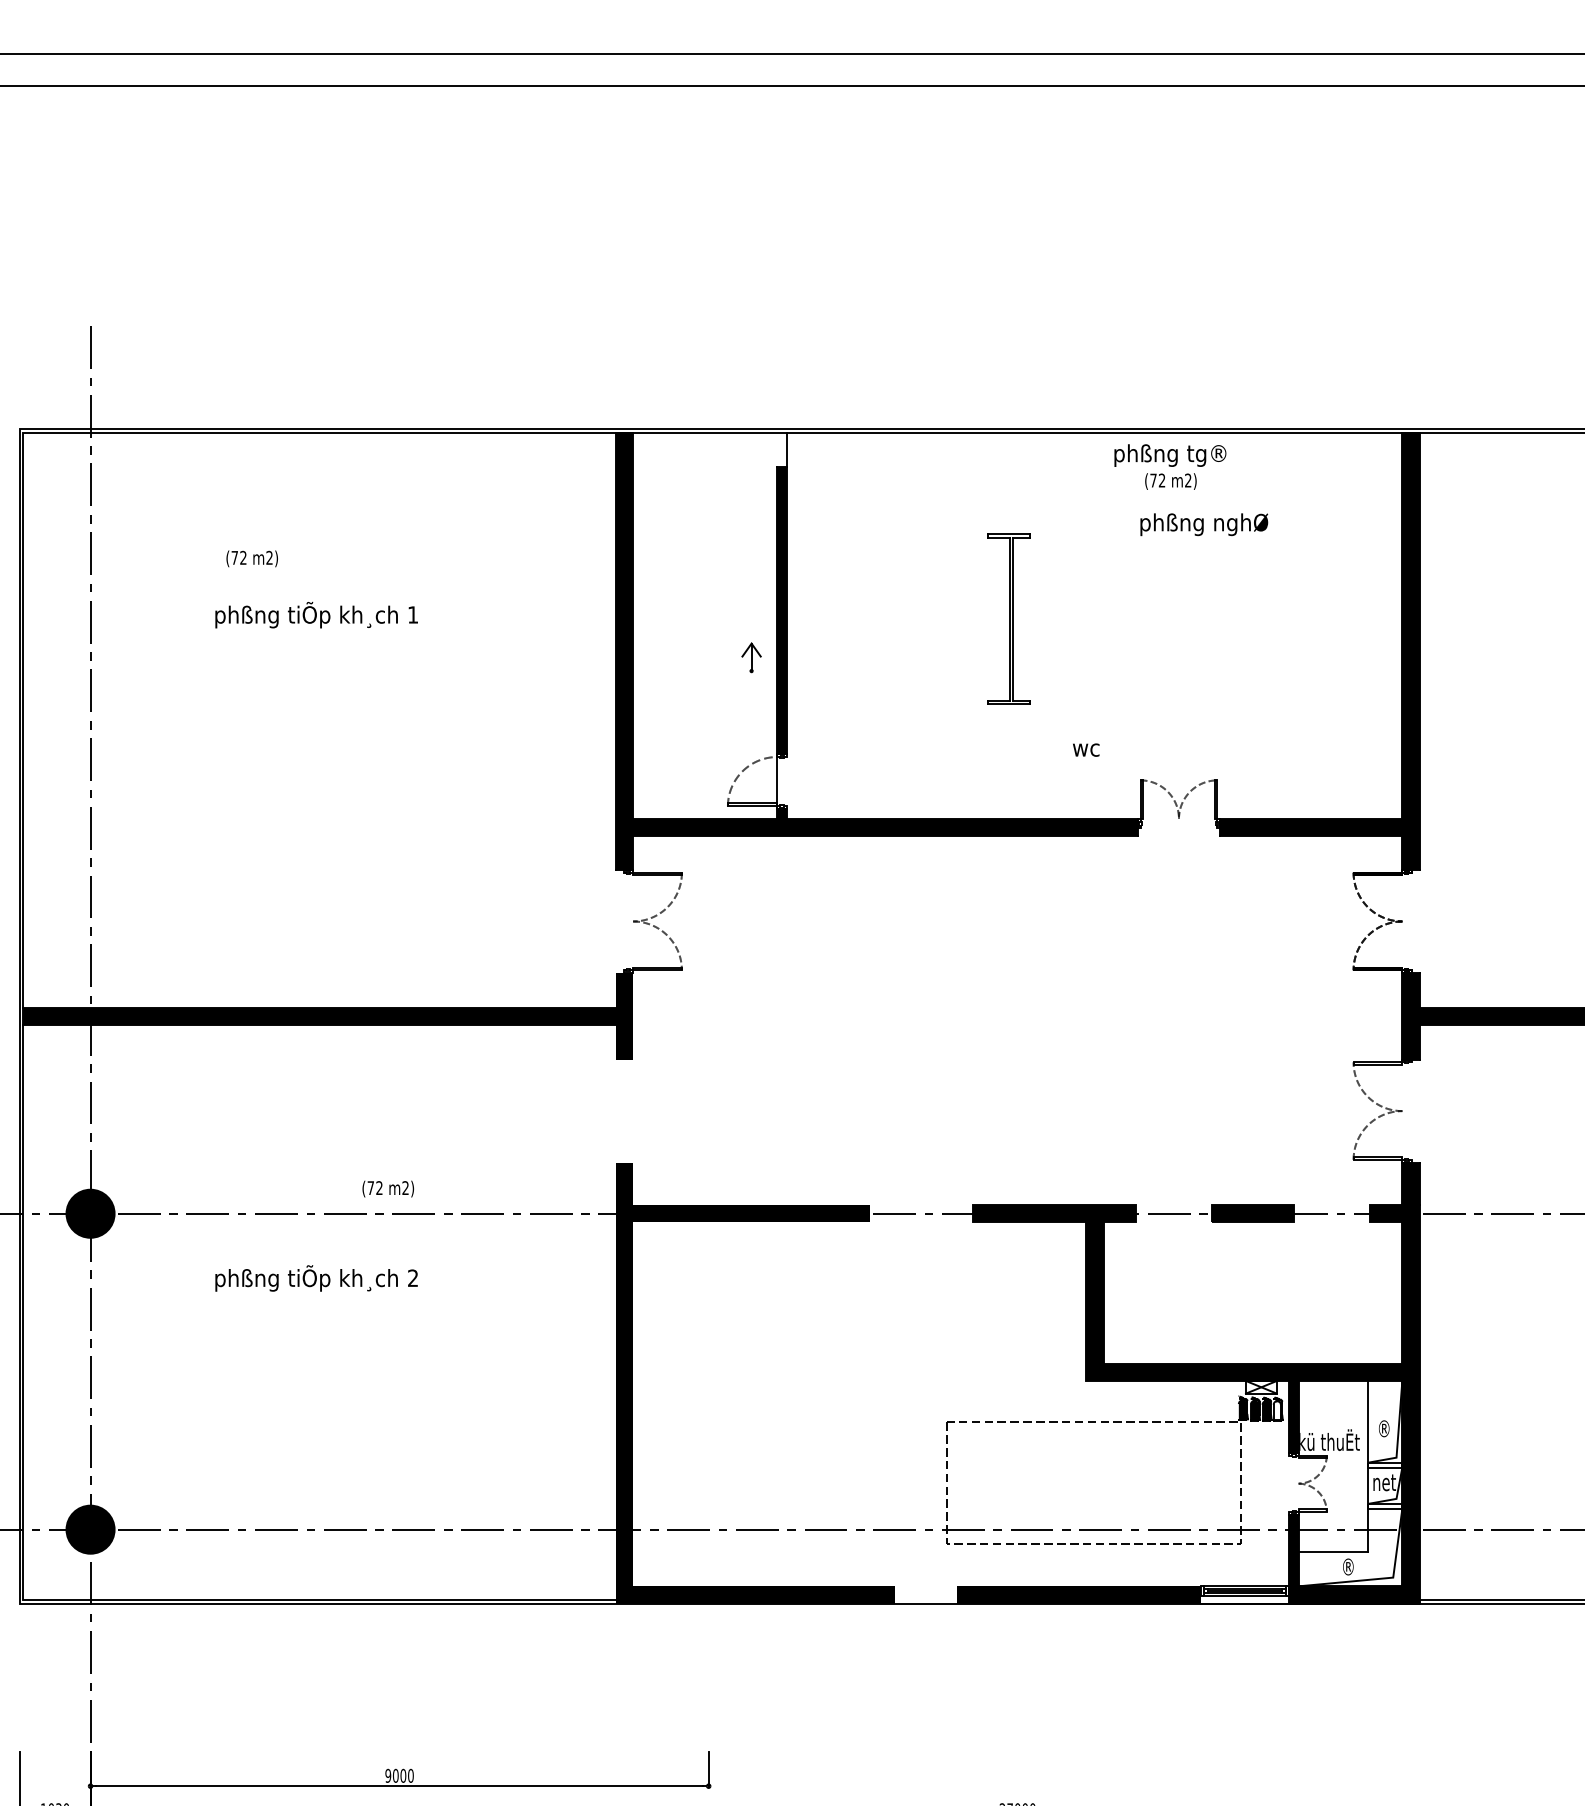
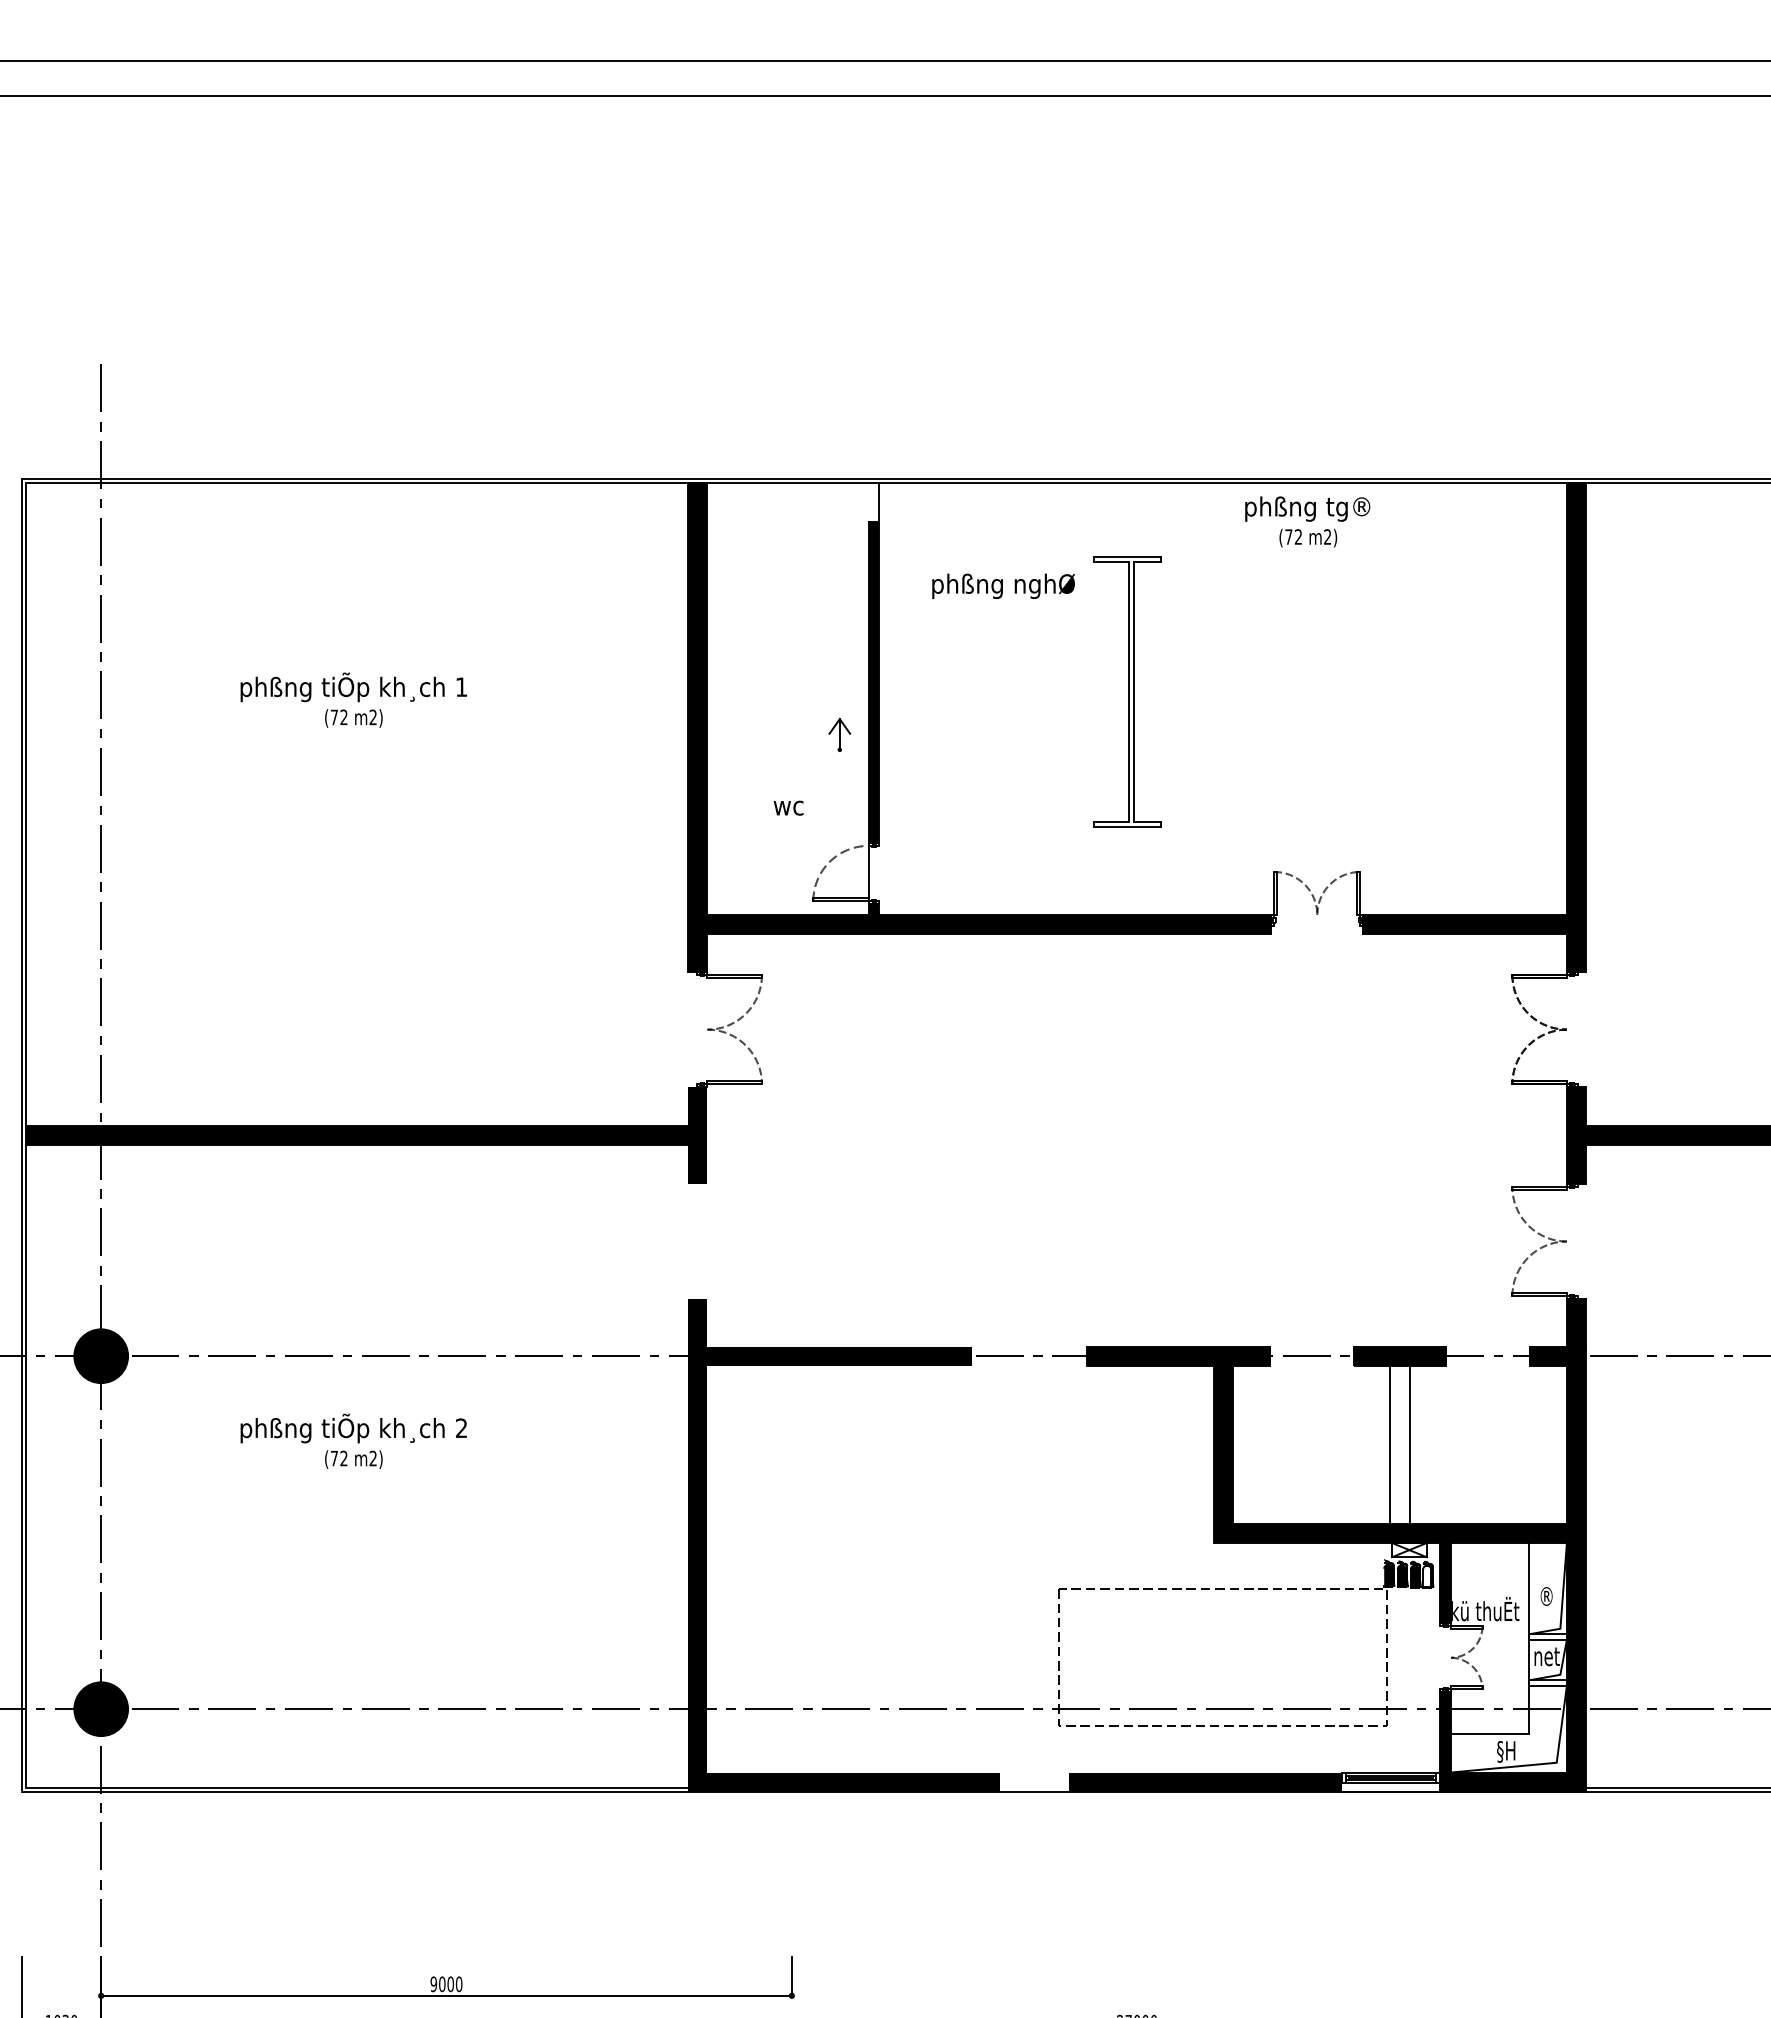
text: (1204, 523) -> (1003, 585), moved
text: (251, 558) -> (353, 718), moved
part: (1009, 618) -> (1127, 691), size x1.43
text: (1086, 749) -> (788, 807), moved
text: (387, 1188) -> (353, 1459), moved
line: (1244, 1292) -> (1390, 1444), added
line: (1261, 1292) -> (1409, 1444), added
text: (1348, 1567) -> (1506, 1751), ® -> §H

